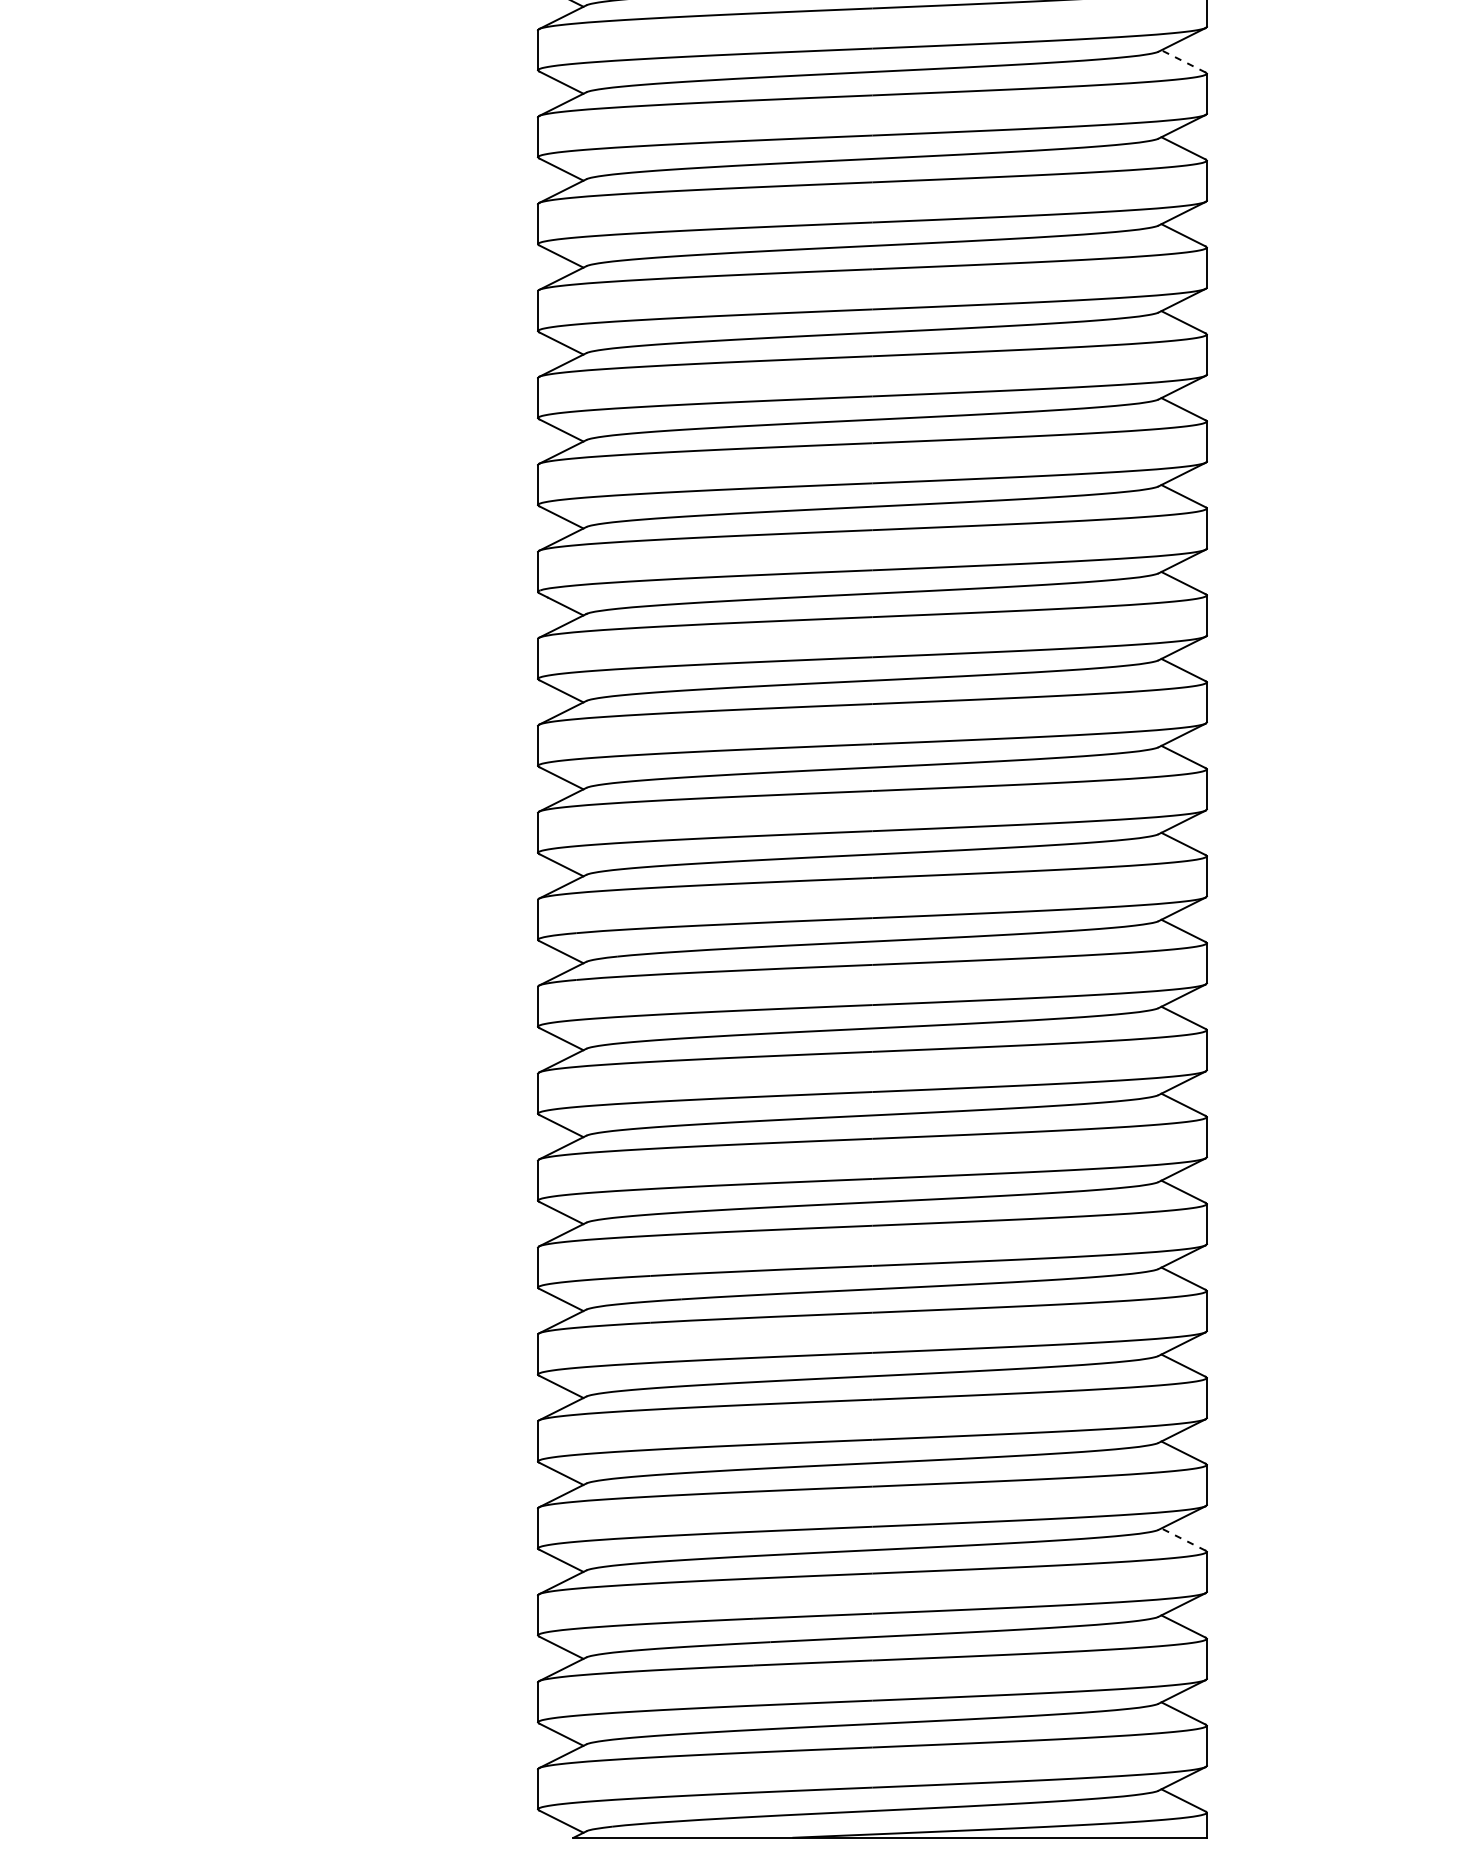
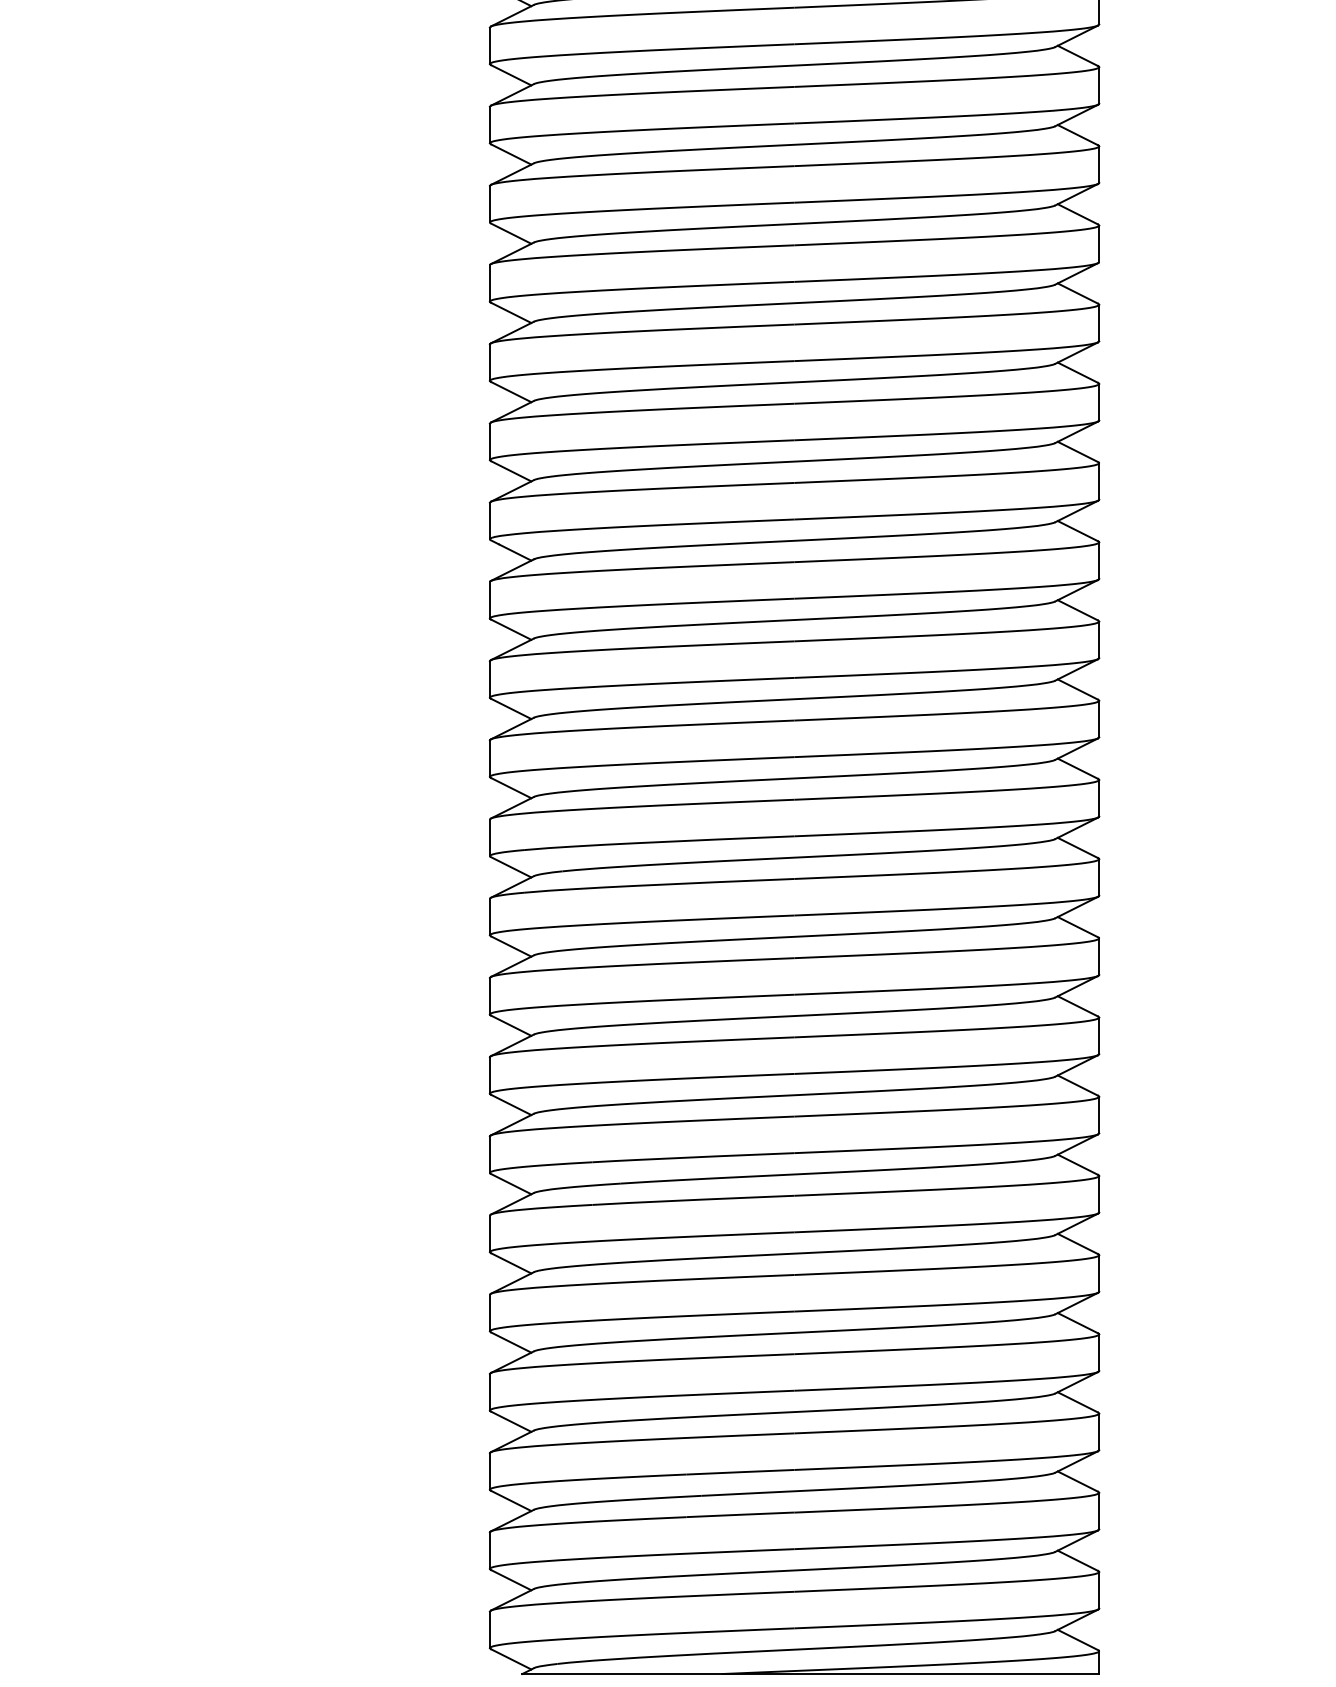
line: (1183, 61) -> (1077, 56), dashed -> solid
line: (1183, 1539) -> (1077, 1402), dashed -> solid

